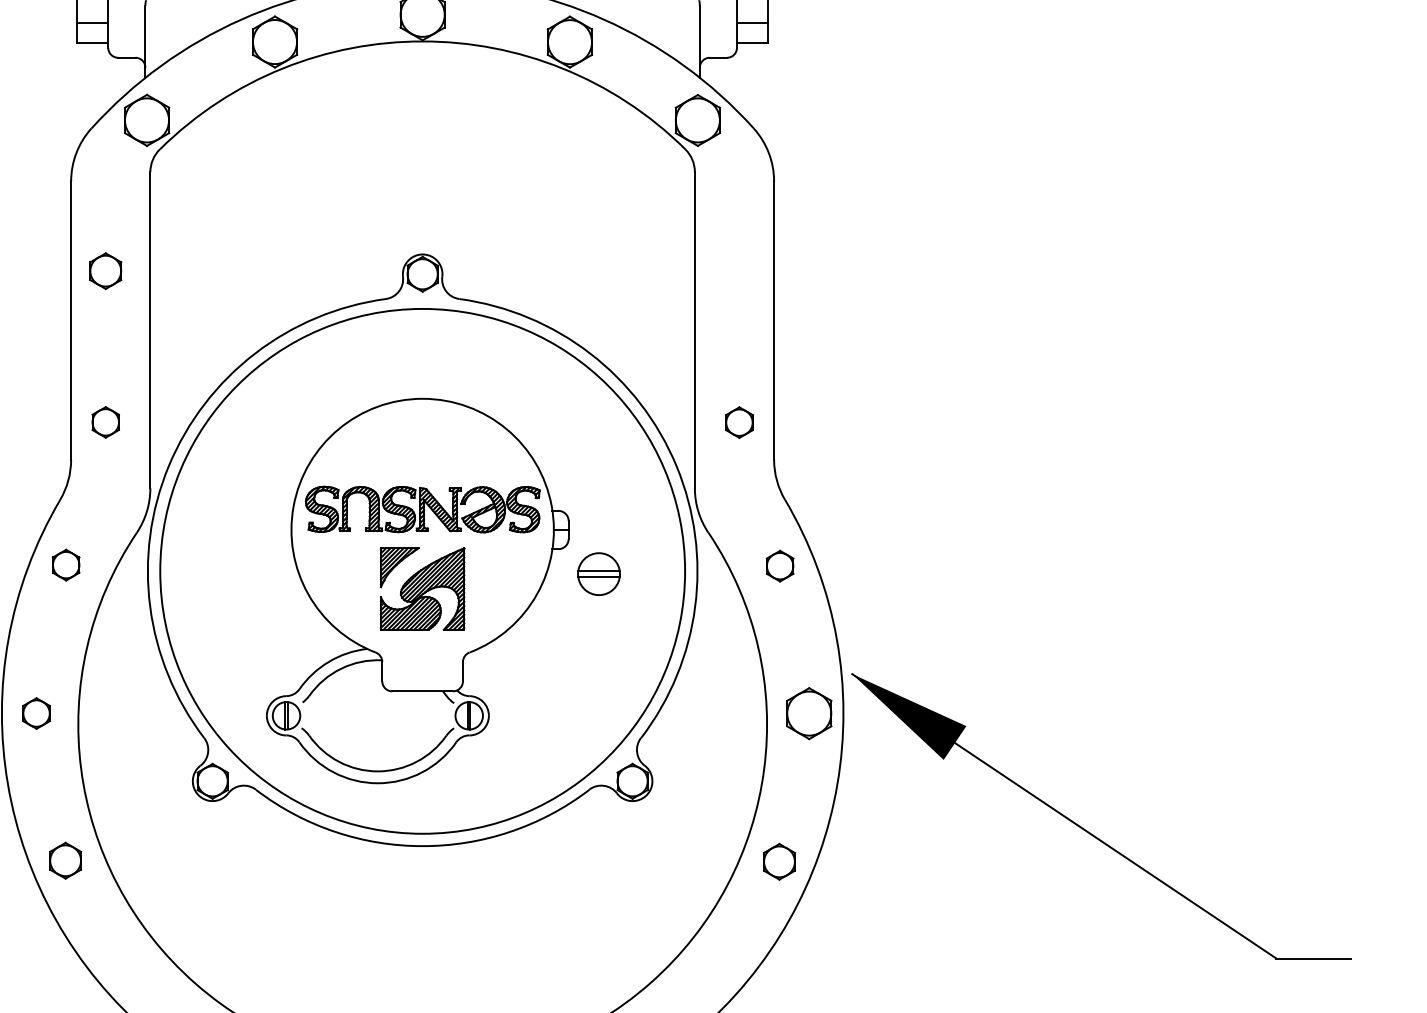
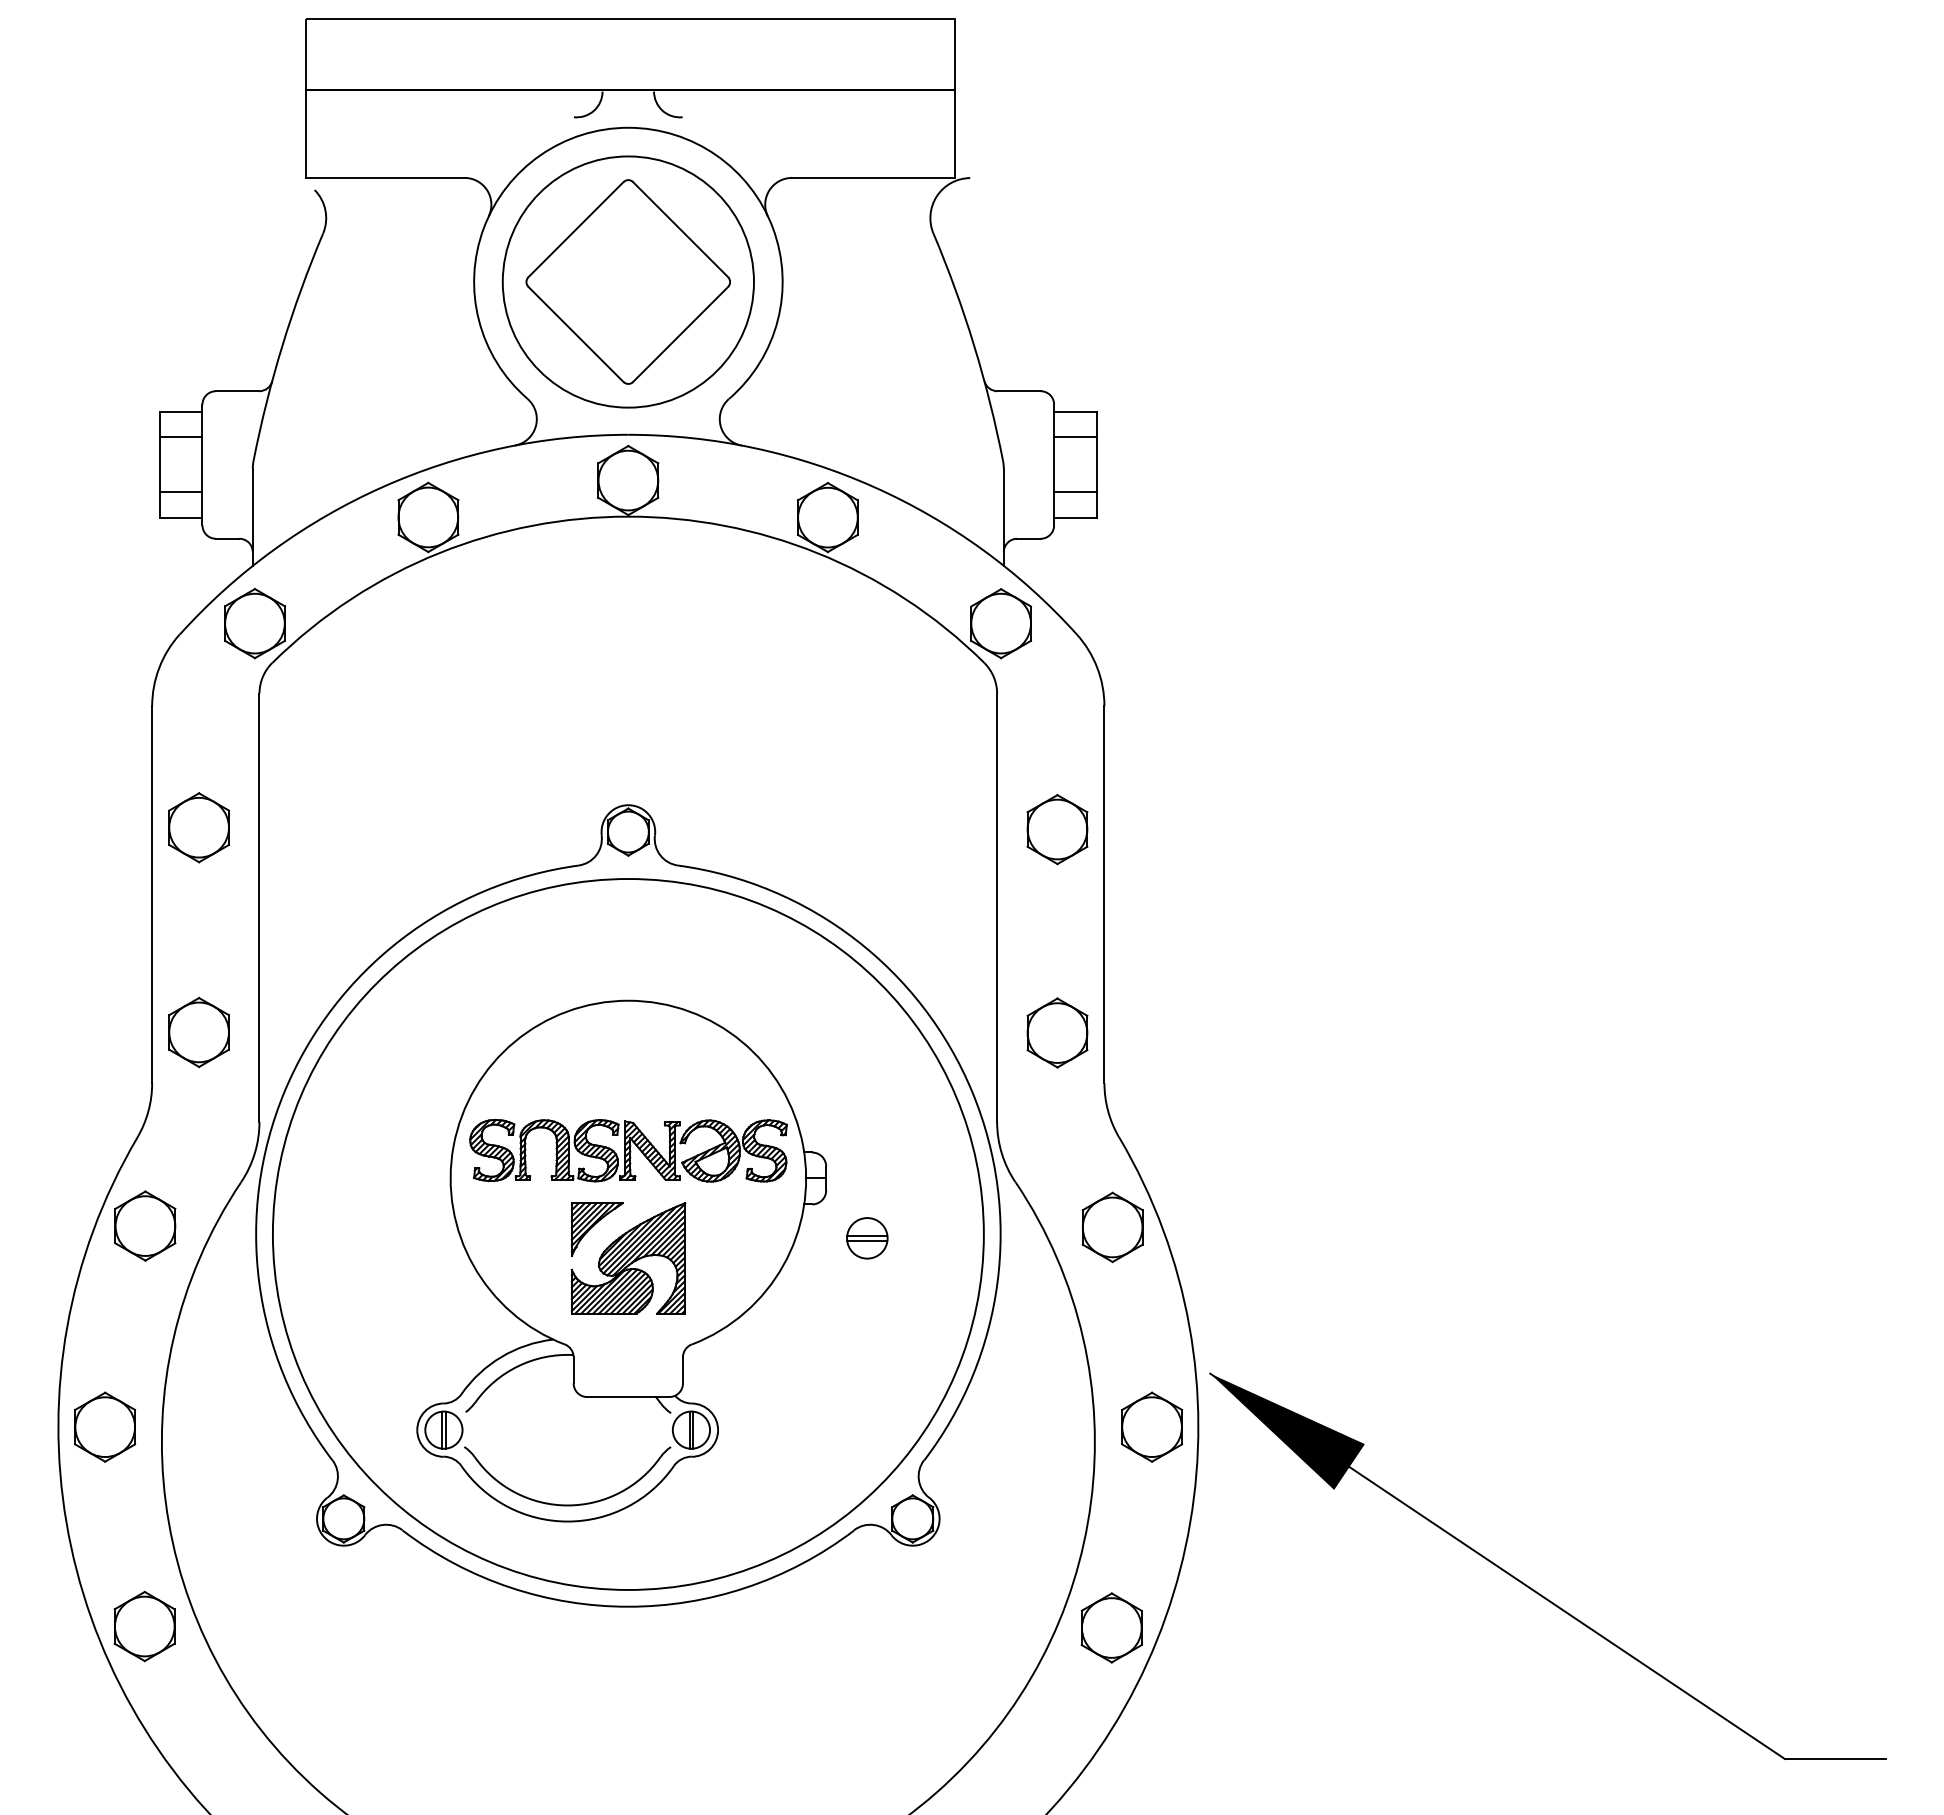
part: (105, 270) -> (198, 827), size x1.43
part: (739, 272) -> (1057, 829), added
part: (105, 422) -> (198, 1032), size x1.67
part: (739, 422) -> (1057, 1032), size x1.67
part: (66, 564) -> (145, 1225), size x1.67
part: (780, 566) -> (1112, 1227), size x1.67
part: (599, 574) -> (867, 1238), size x0.71
part: (36, 713) -> (105, 1426), size x1.67
part: (65, 860) -> (144, 1626), size x1.43
part: (779, 861) -> (1111, 1627), size x1.43

